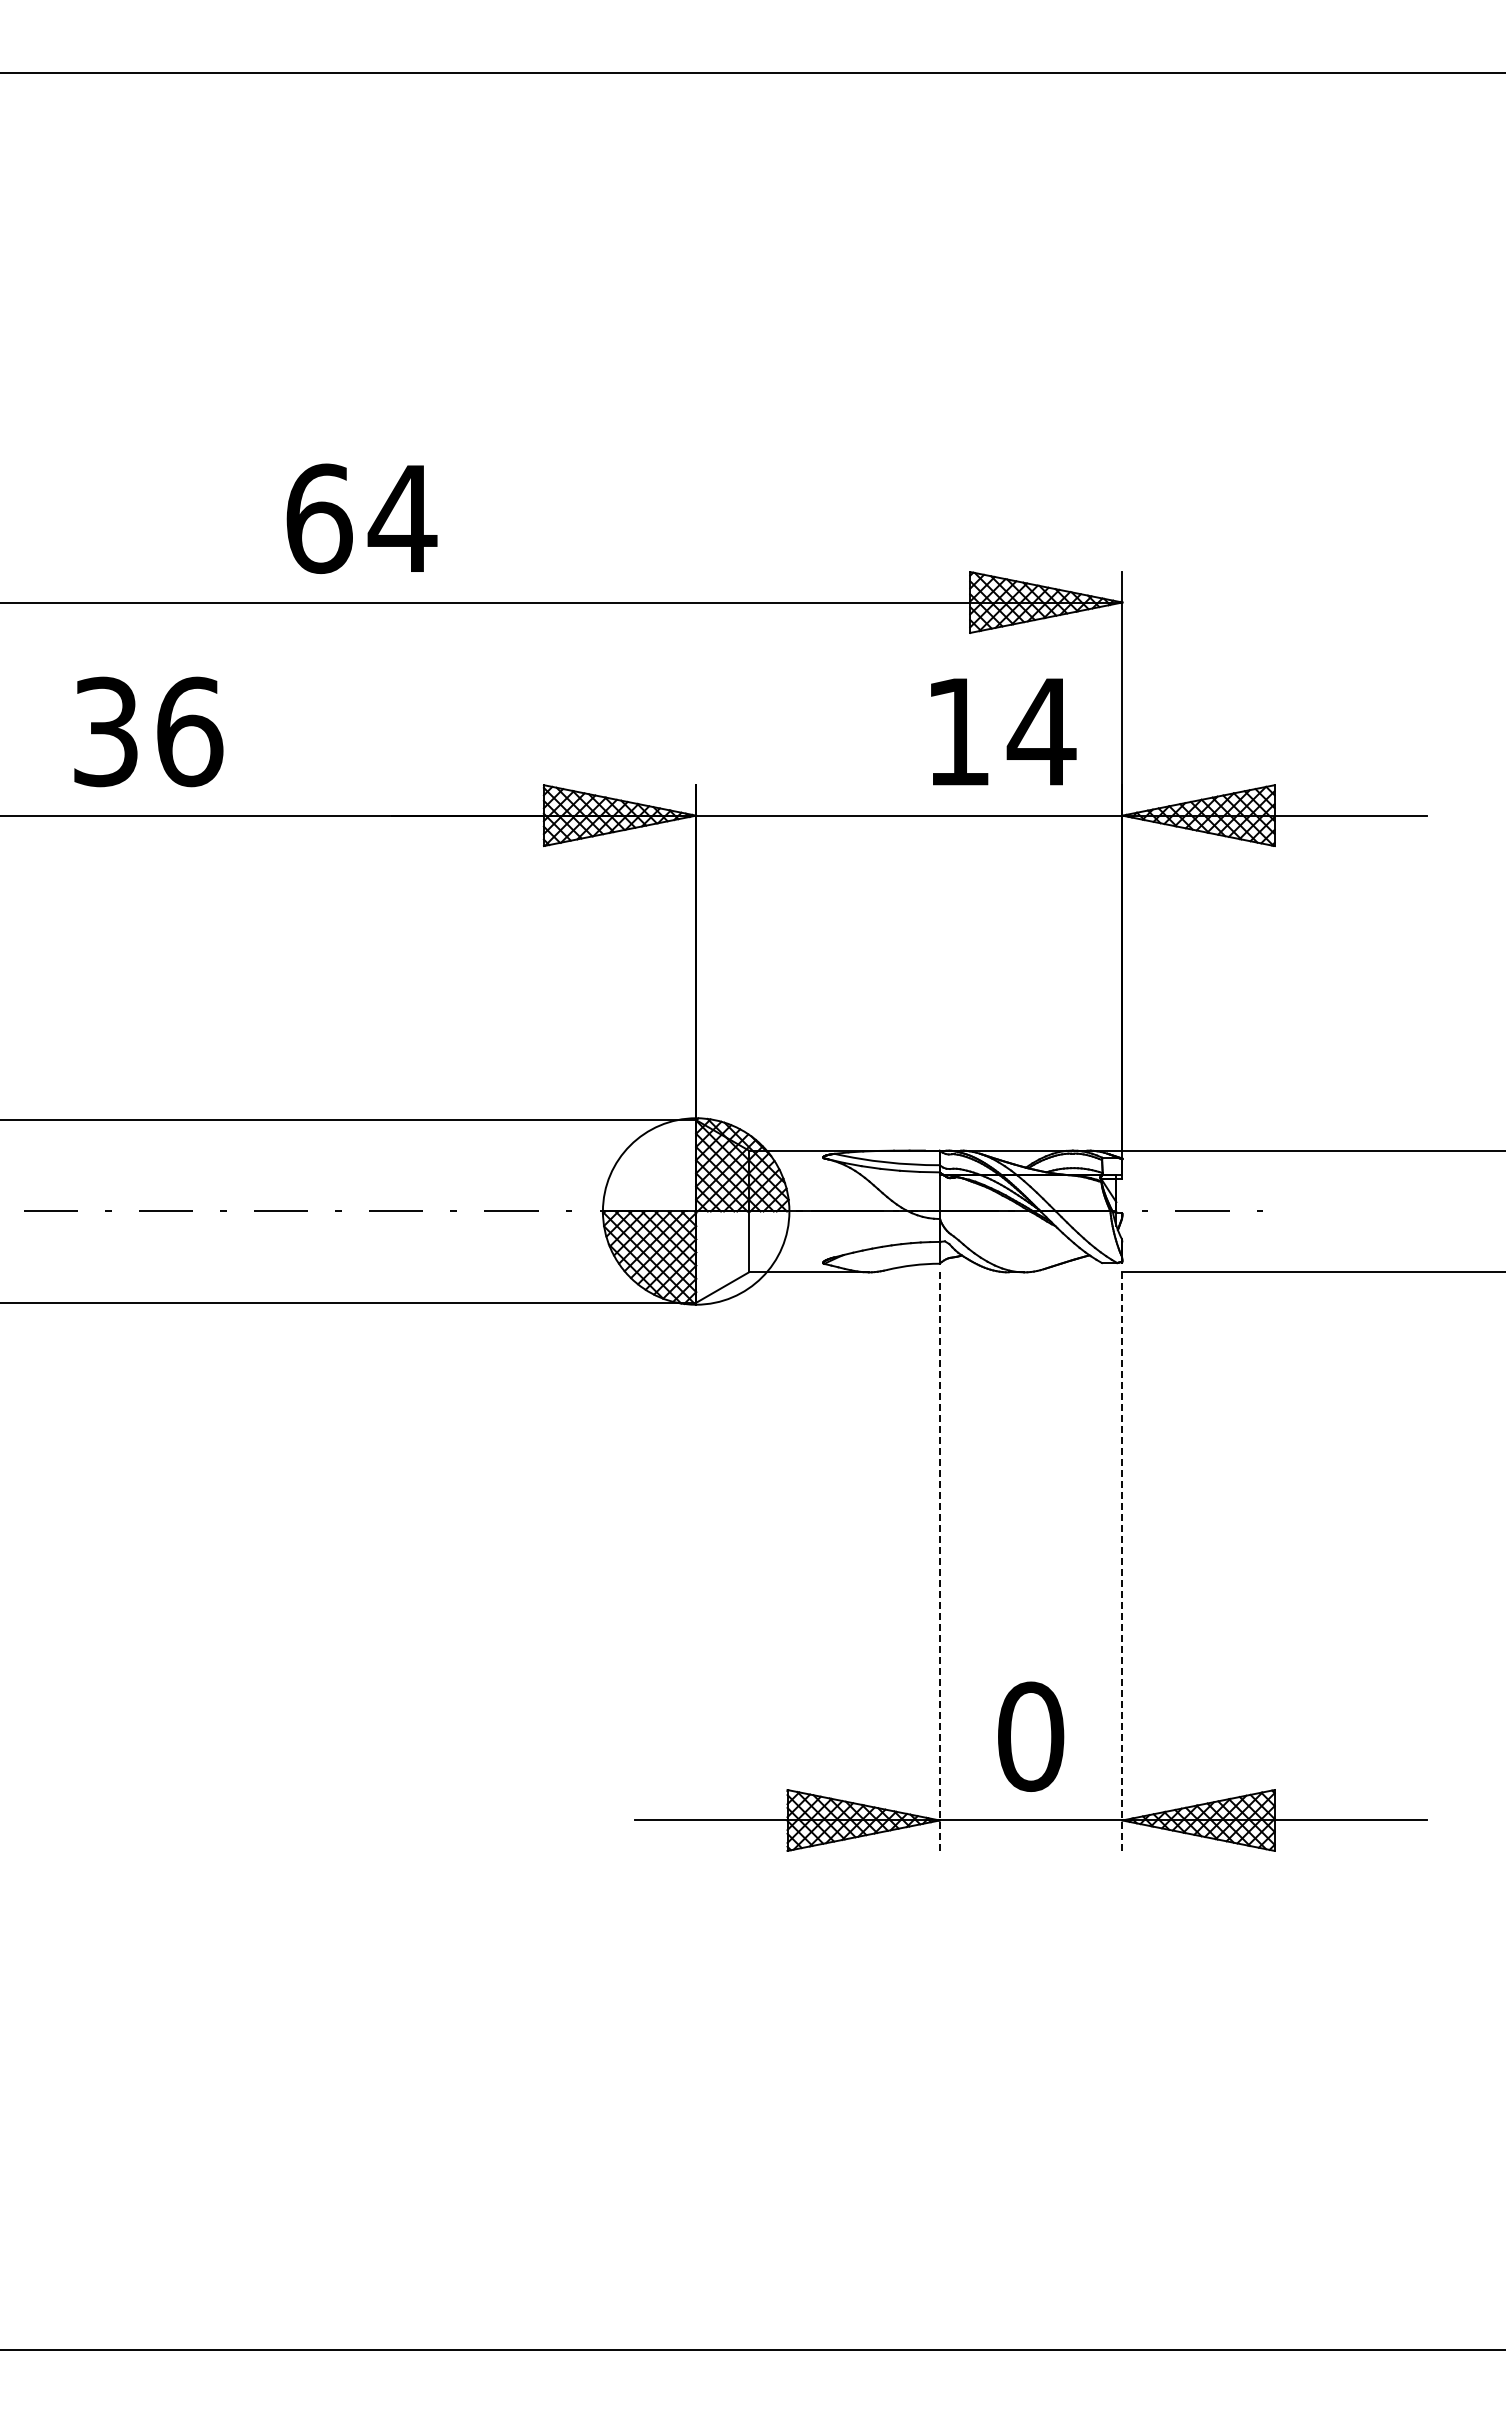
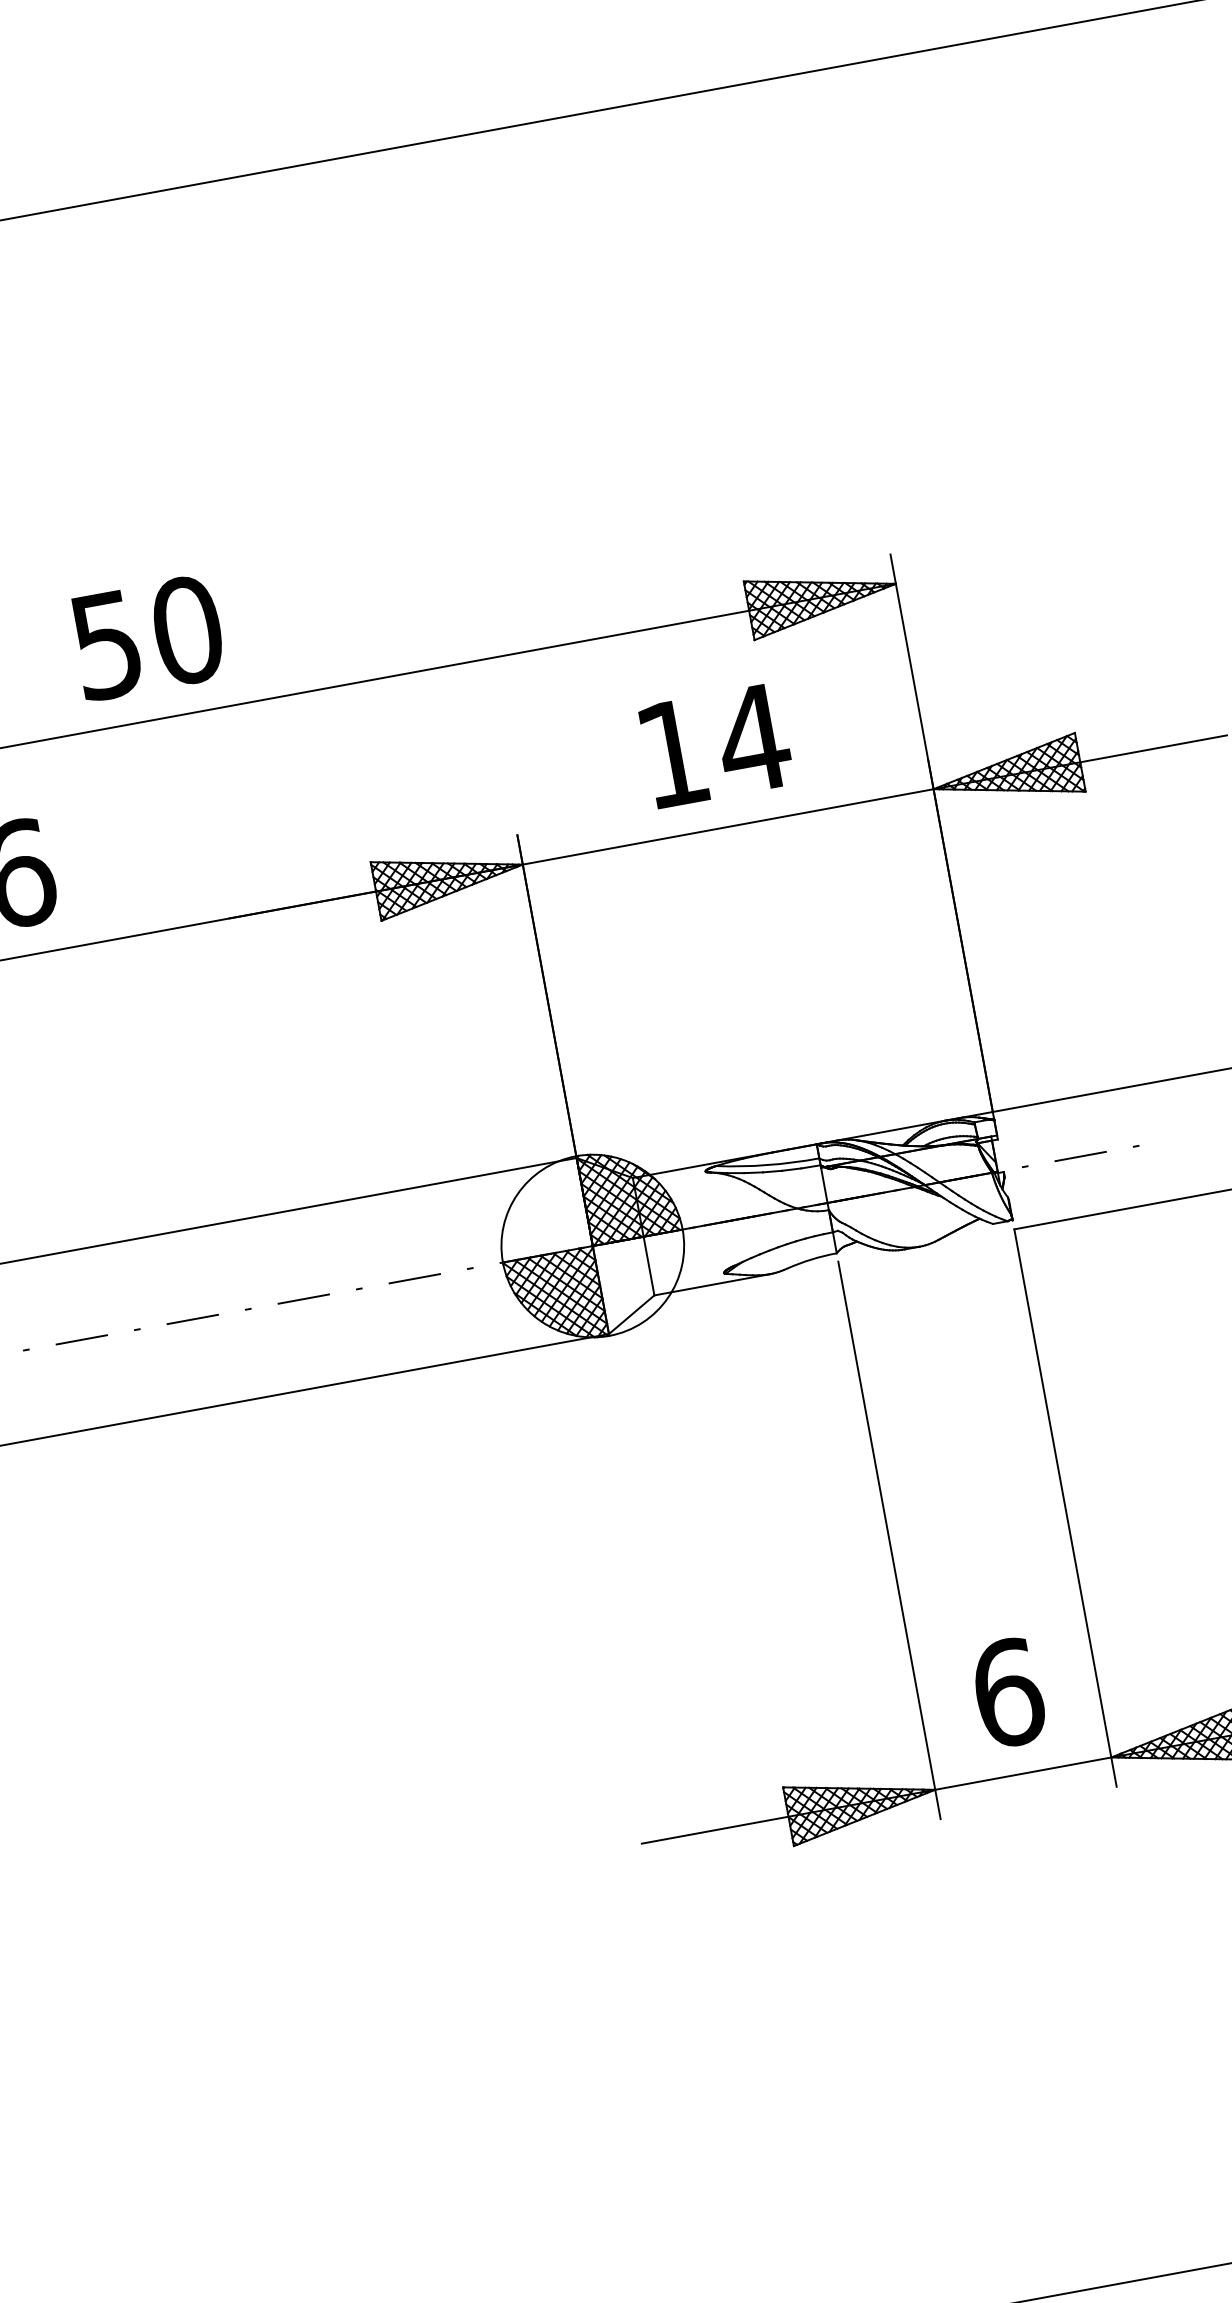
text: (361, 518) -> (147, 637), 64 -> 50
text: (1003, 731) -> (716, 745), moved
line: (1122, 1561) -> (1065, 1507), dashed -> solid
line: (939, 1562) -> (889, 1541), dashed -> solid
text: (1031, 1736) -> (1008, 1692), 0 -> 6

